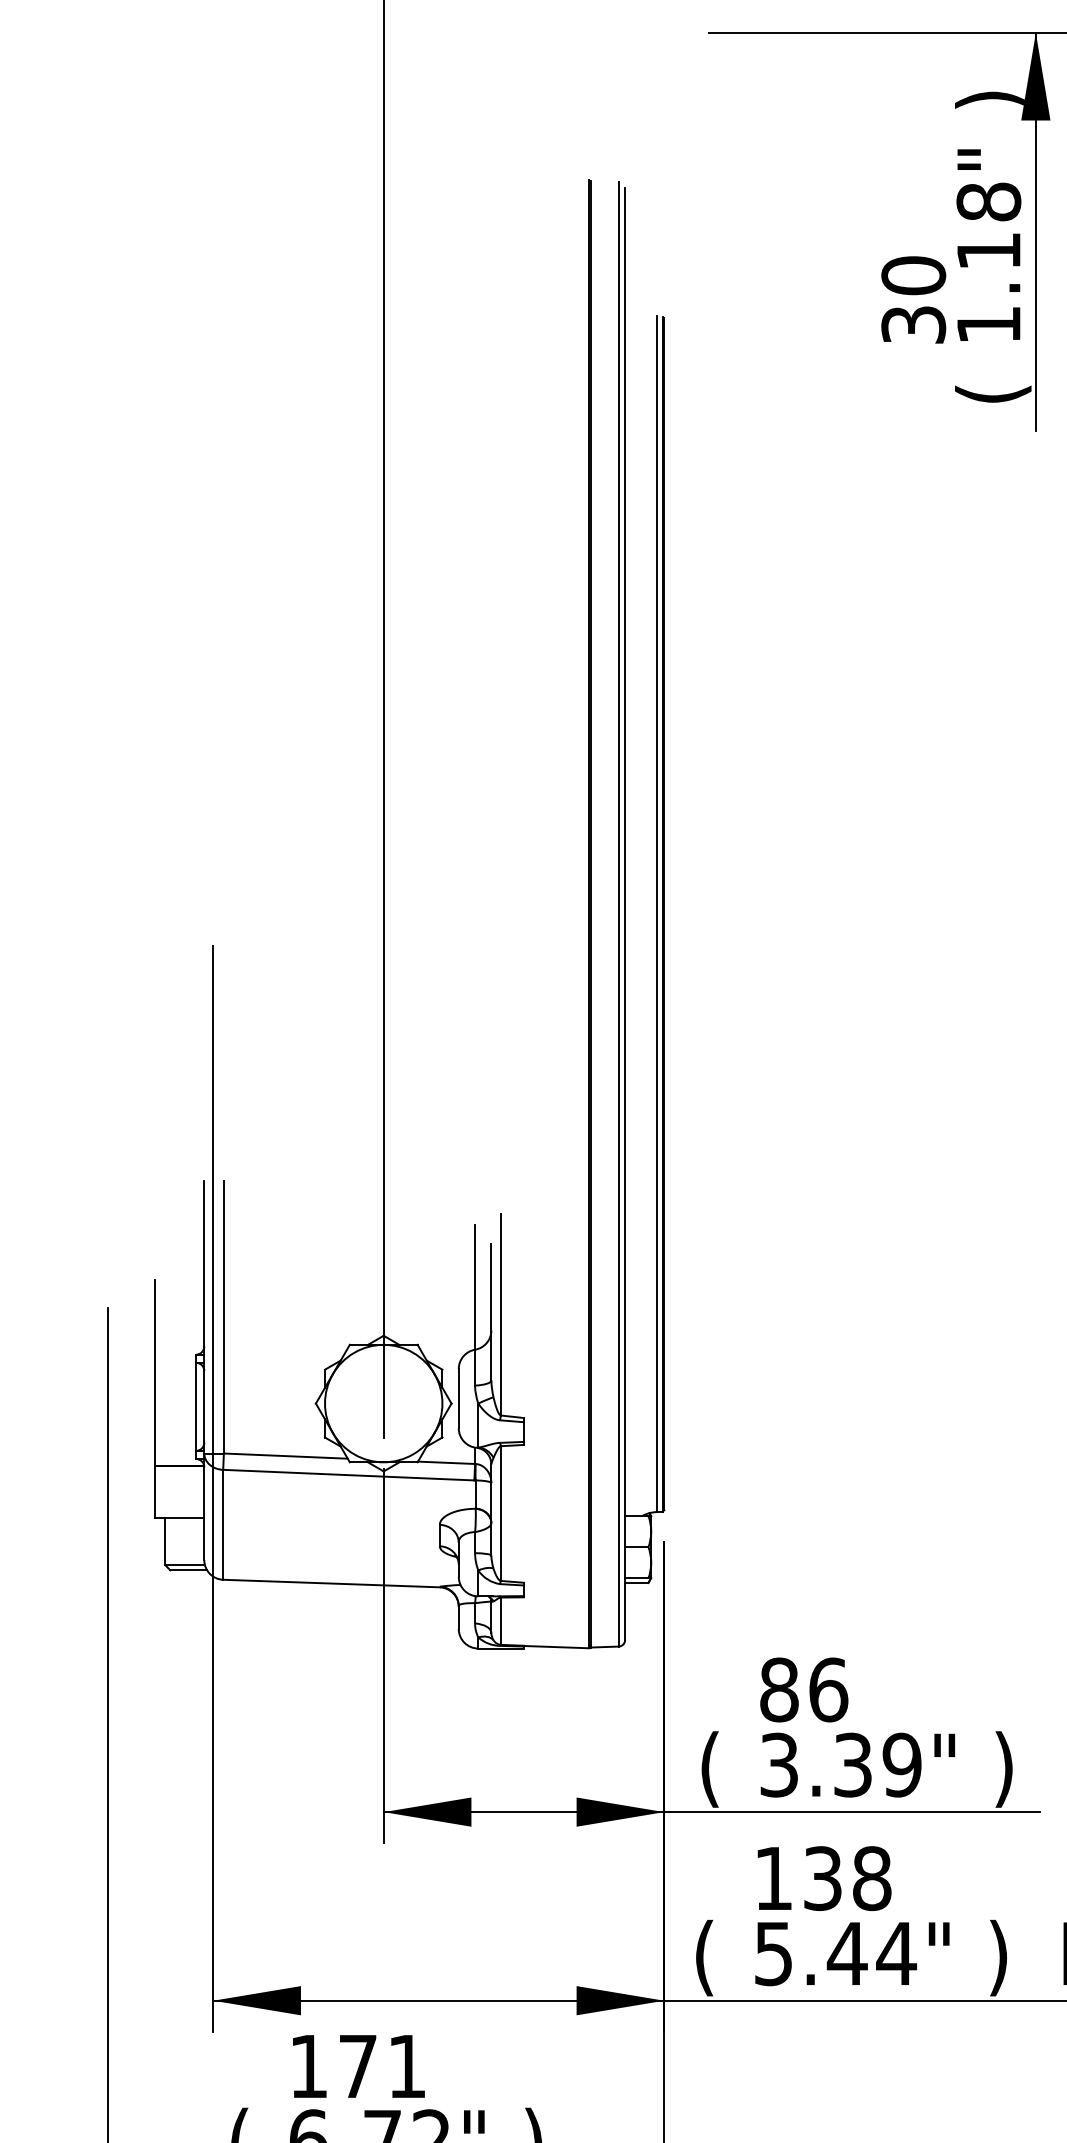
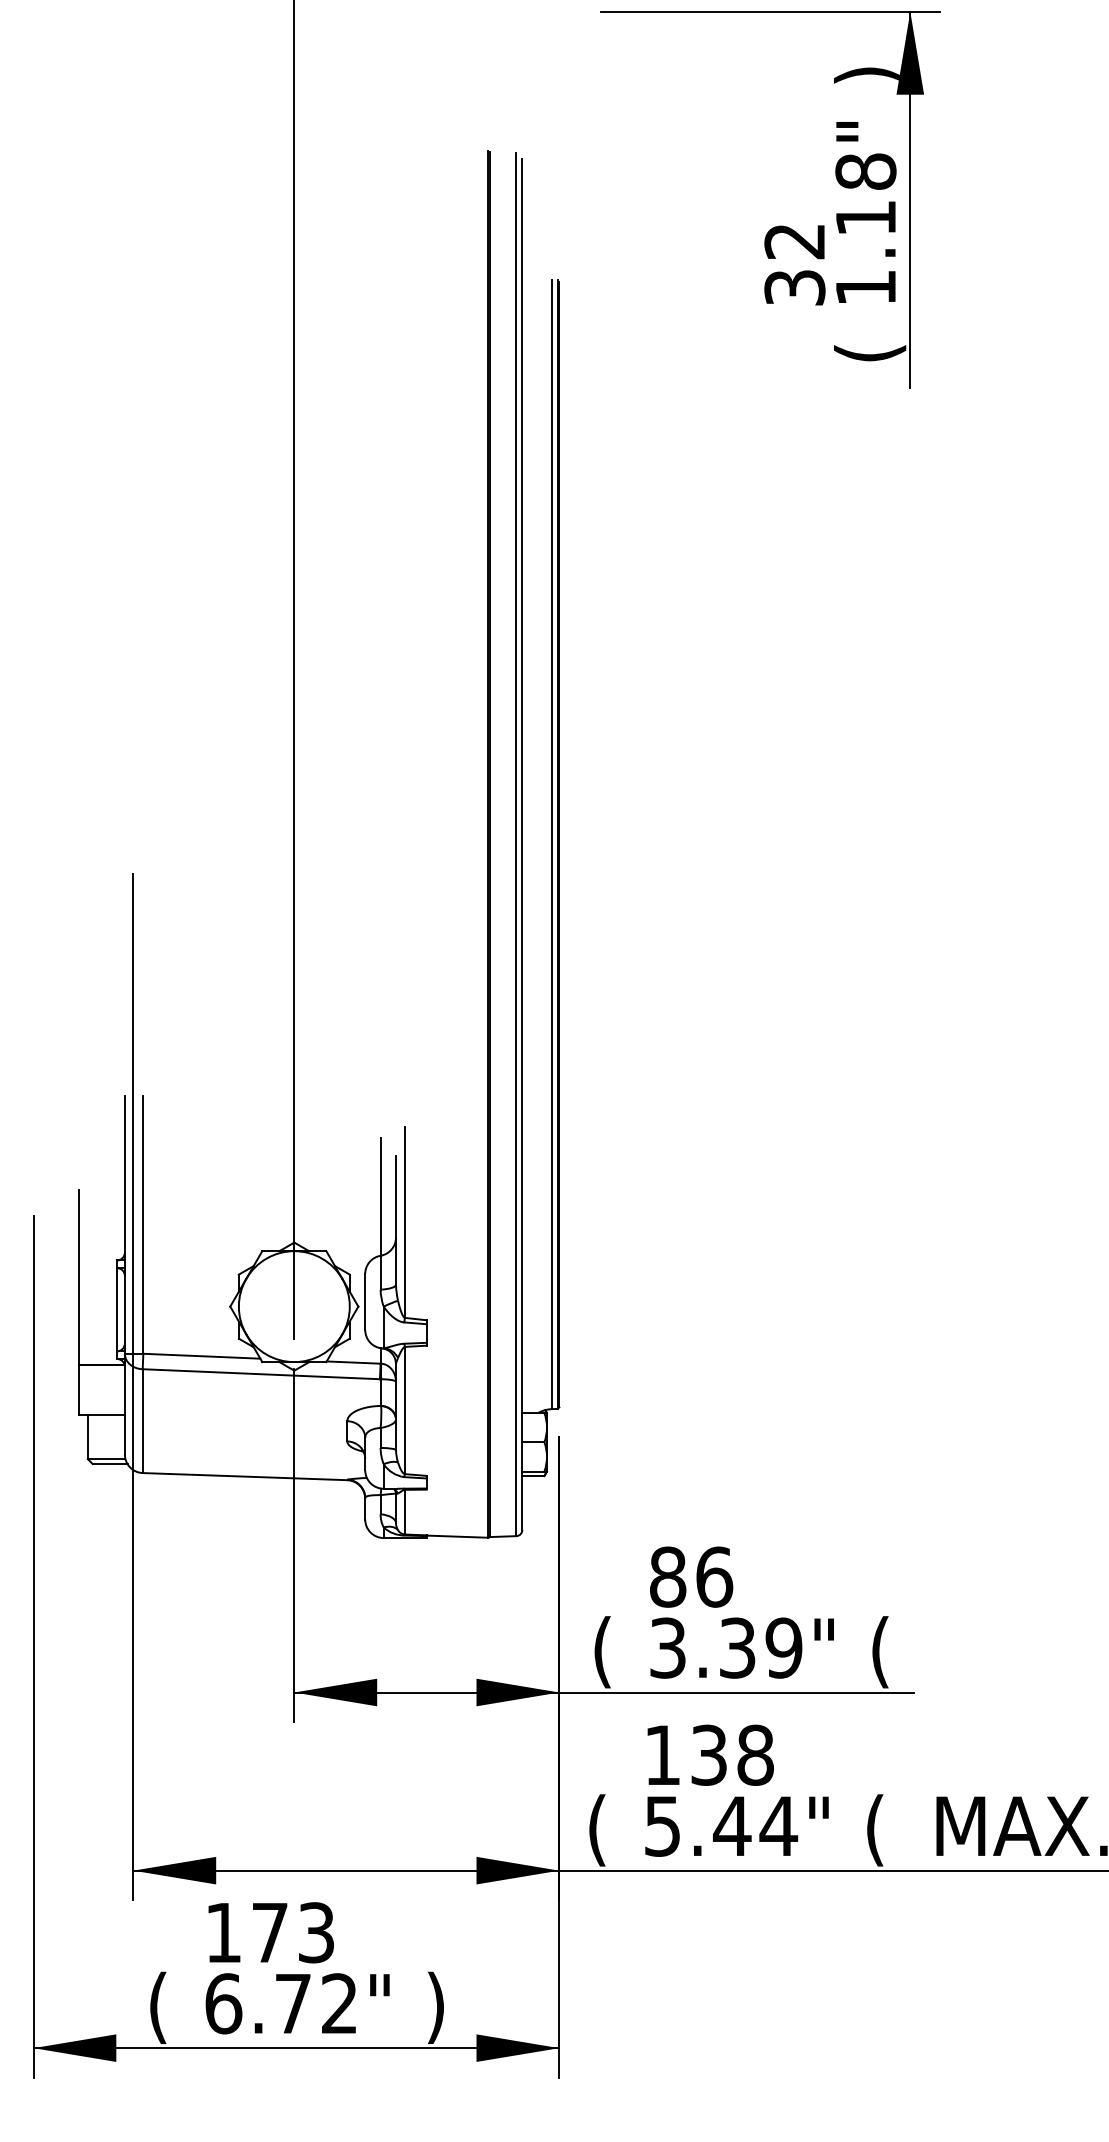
text: (913, 275) -> (794, 241), 30 -> 32
text: (1004, 1769) -> (880, 1652), ) -> (
text: (999, 1958) -> (875, 1830), ) -> (
text: (407, 2066) -> (316, 1932), 171 -> 173

